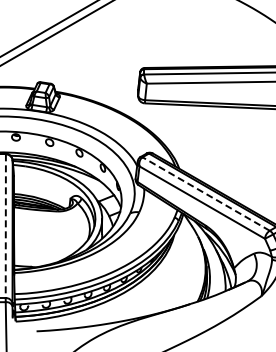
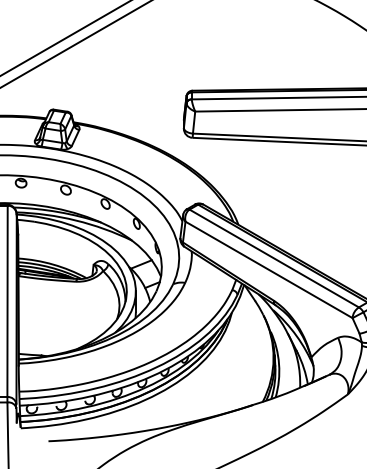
line: (205, 193) -> (273, 257), dashed -> solid
line: (5, 226) -> (7, 301), dashed -> solid

